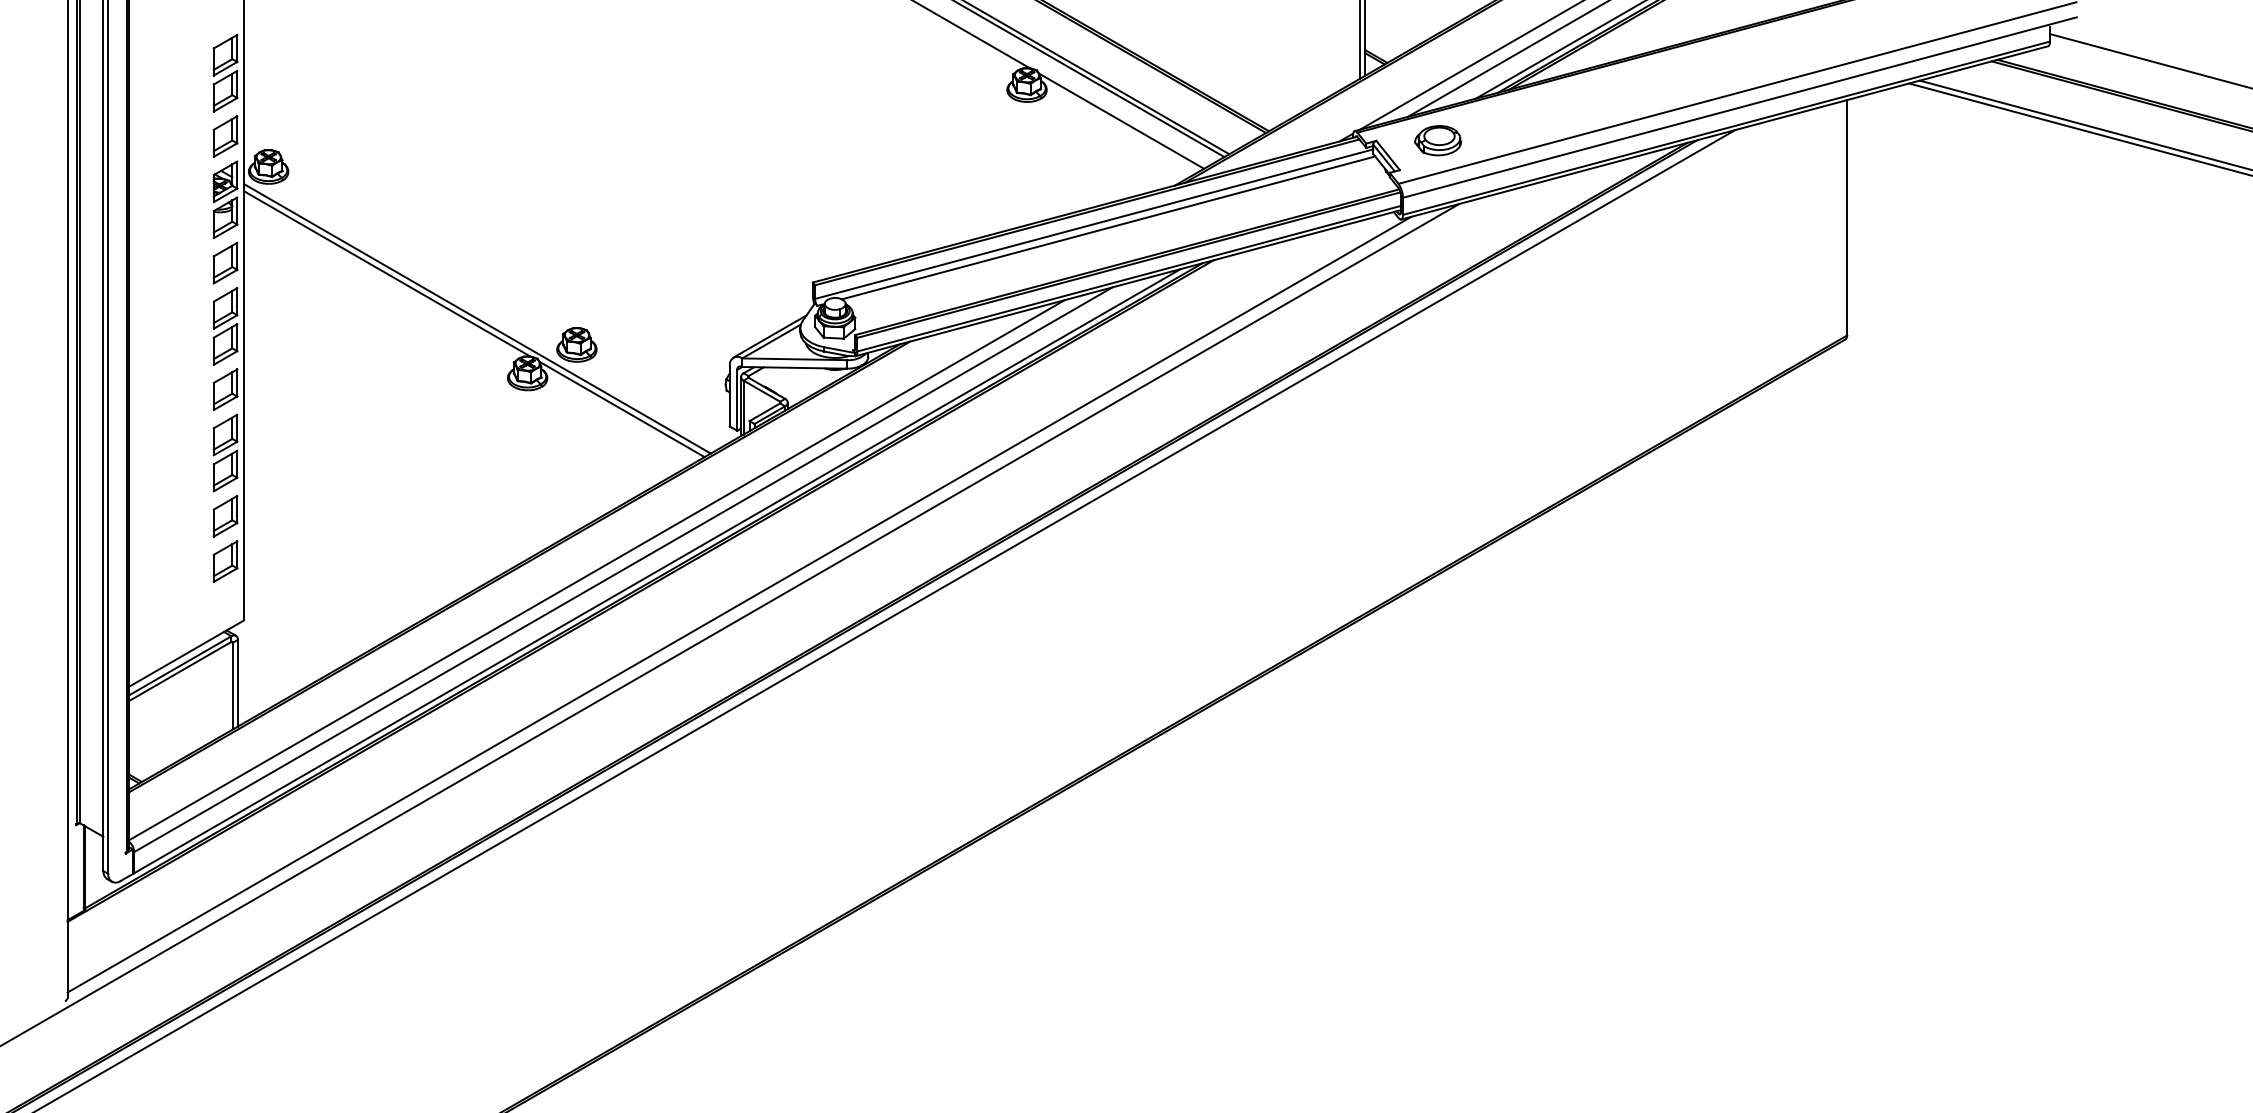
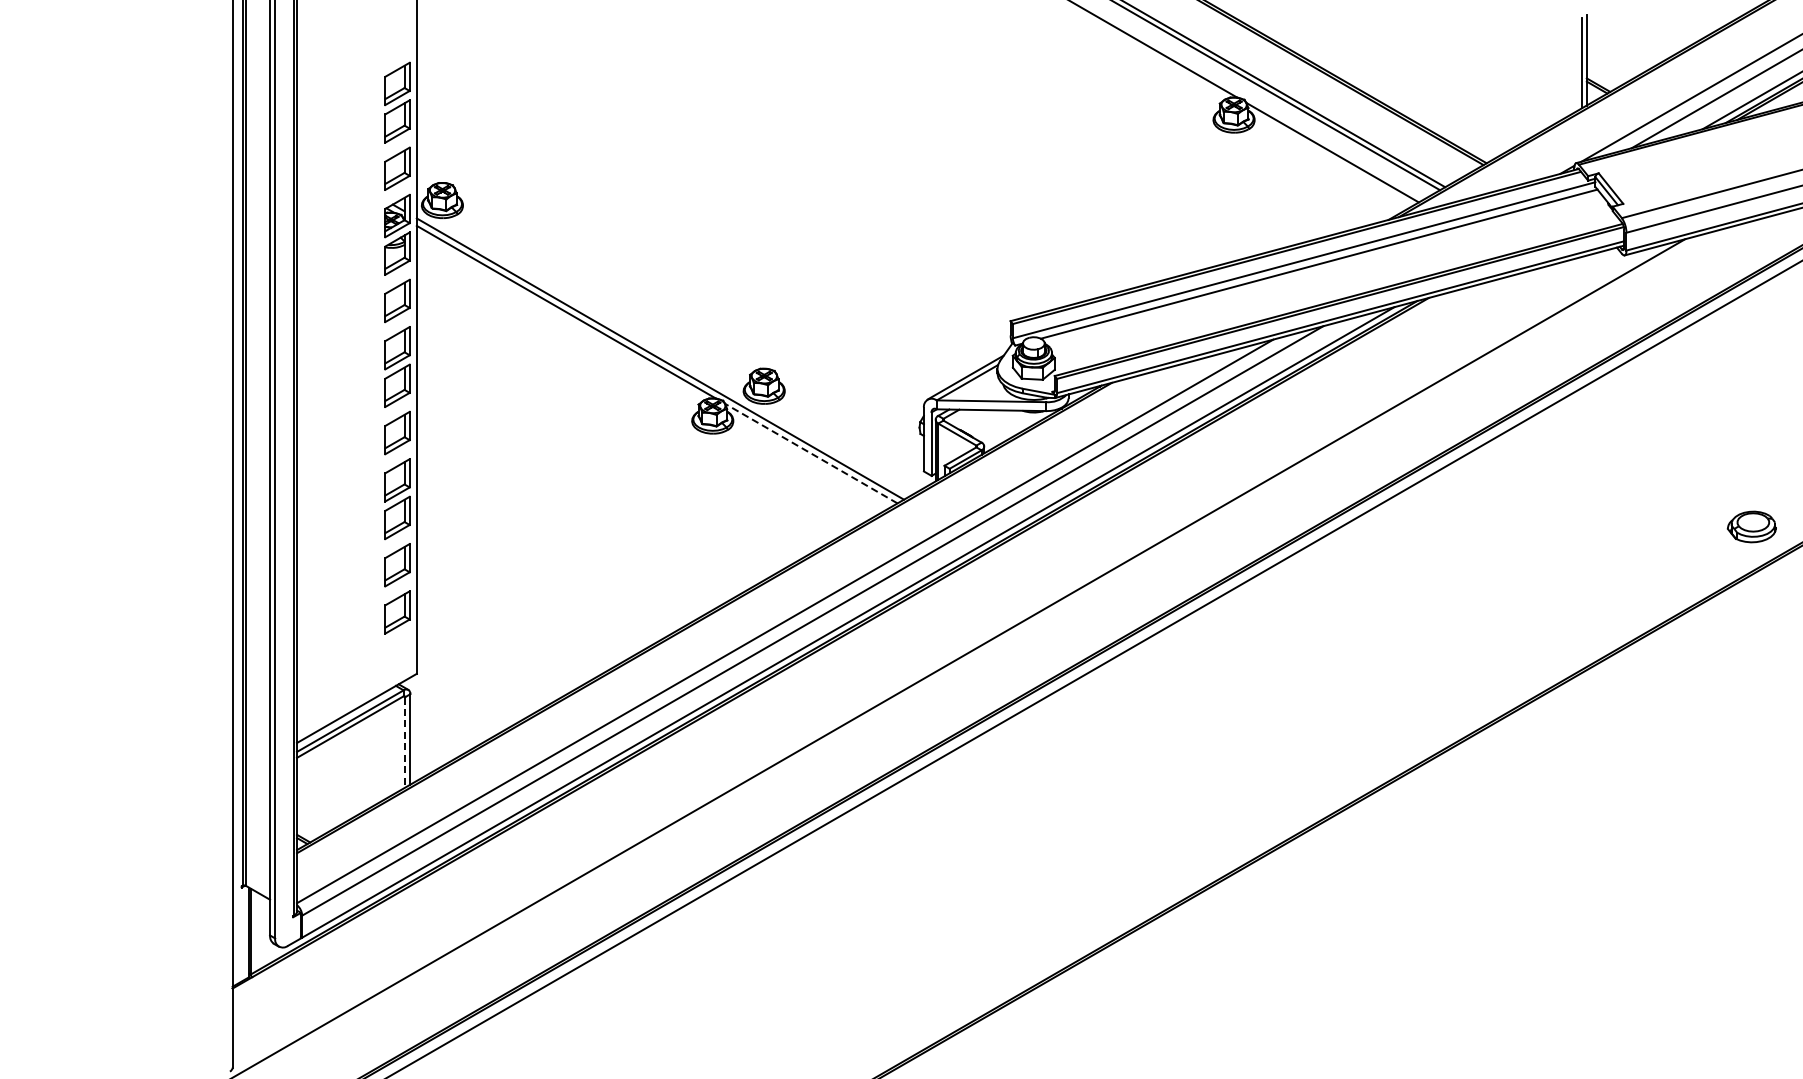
part: (1438, 140) -> (1752, 526), moved
line: (621, 409) -> (810, 453), solid -> dashed
line: (739, 604) -> (933, 657), removed
line: (232, 686) -> (404, 742), solid -> dashed

